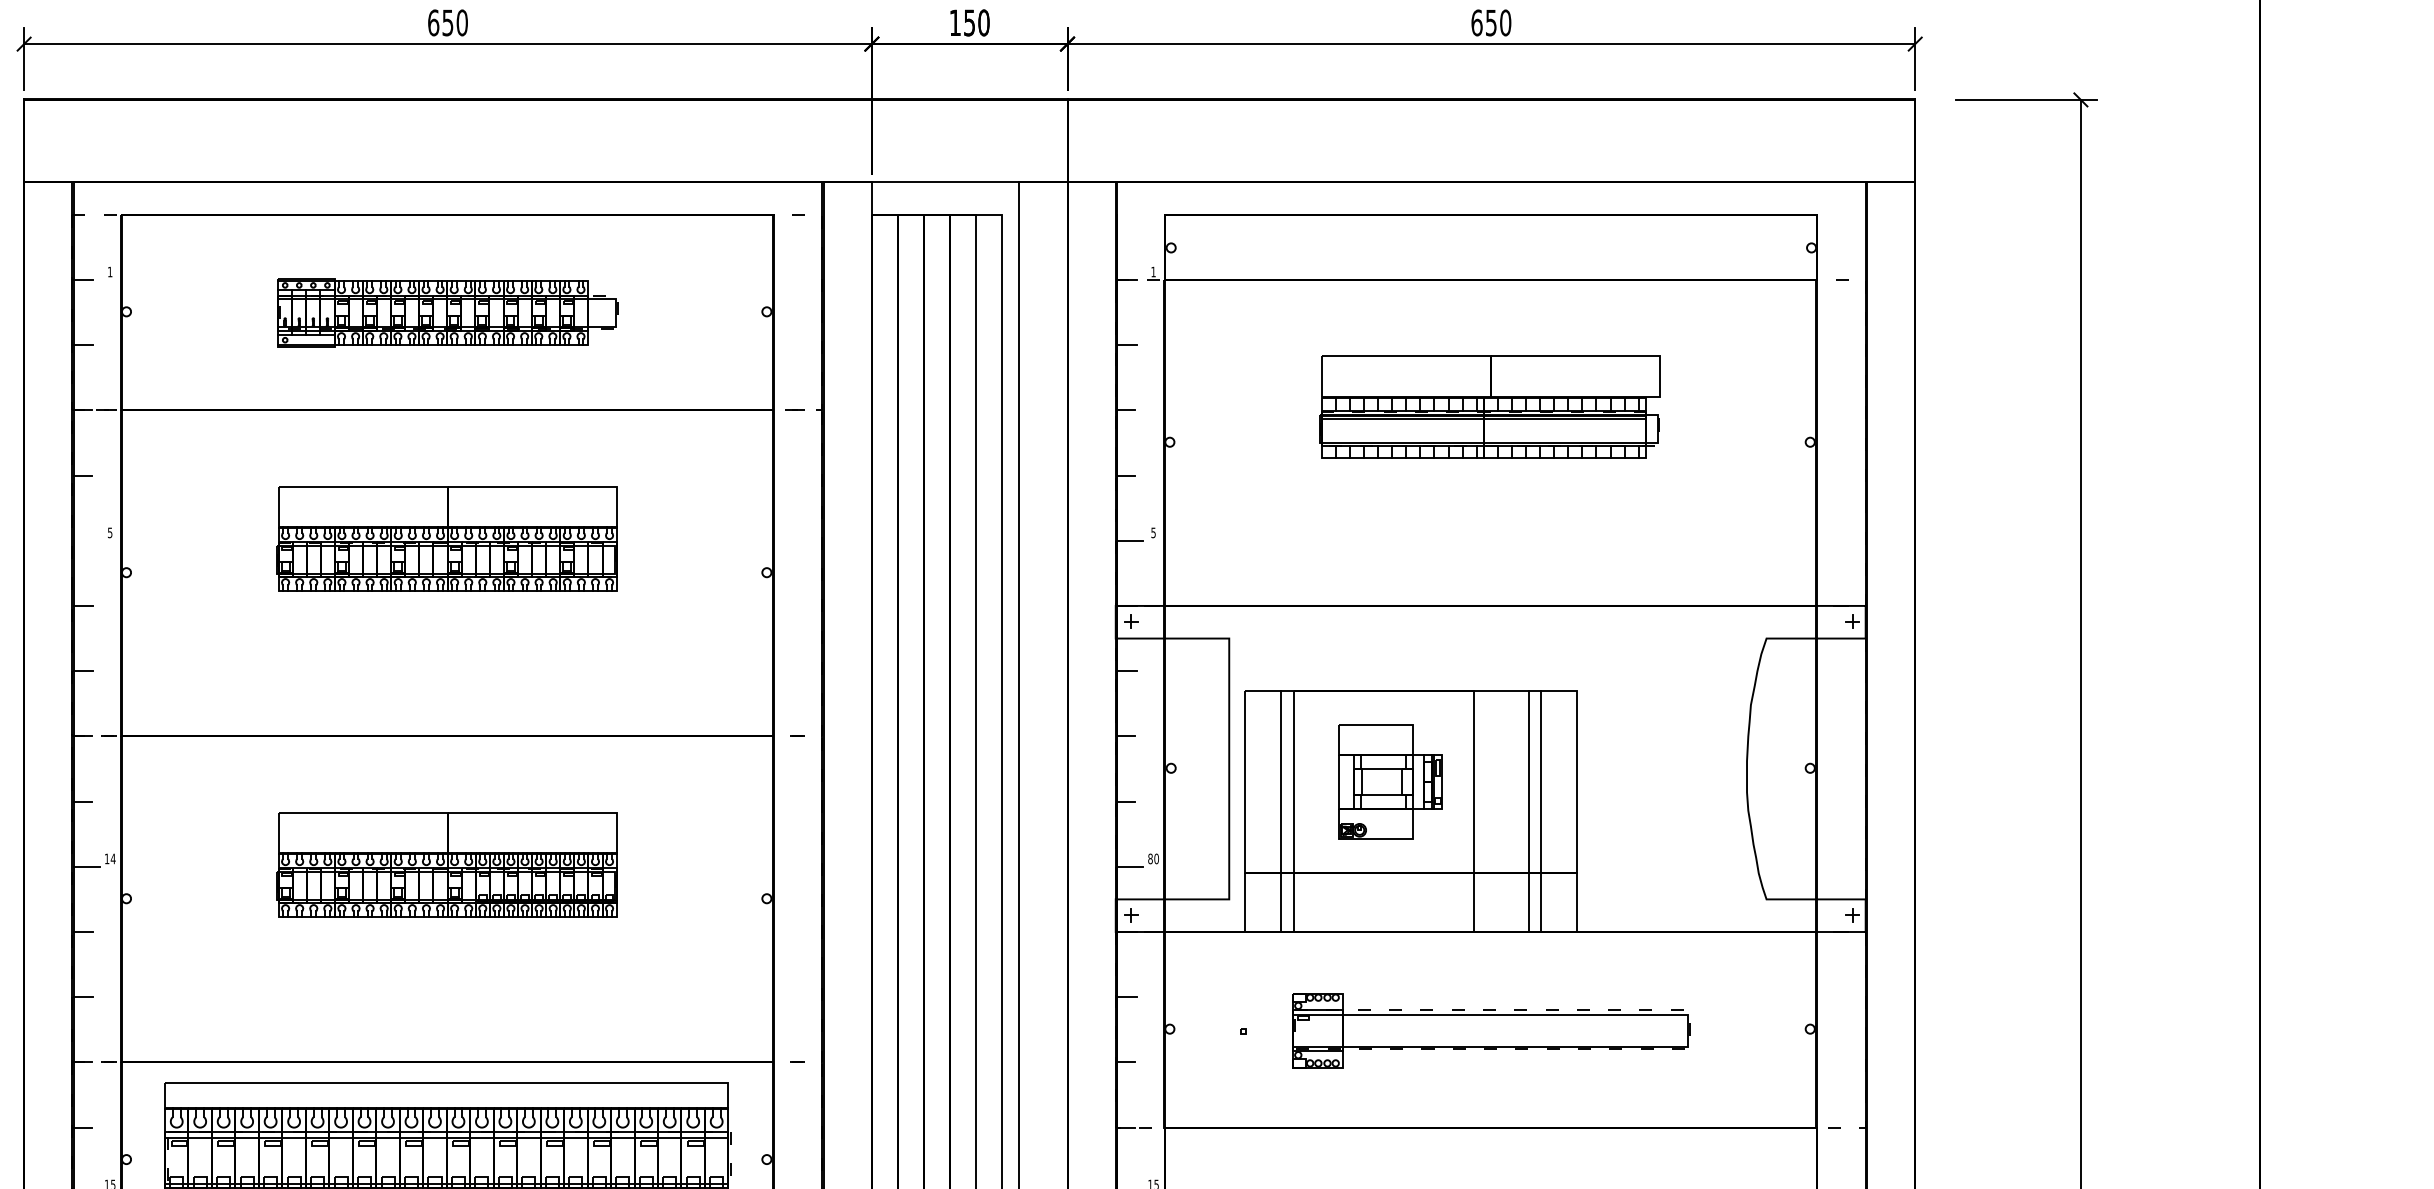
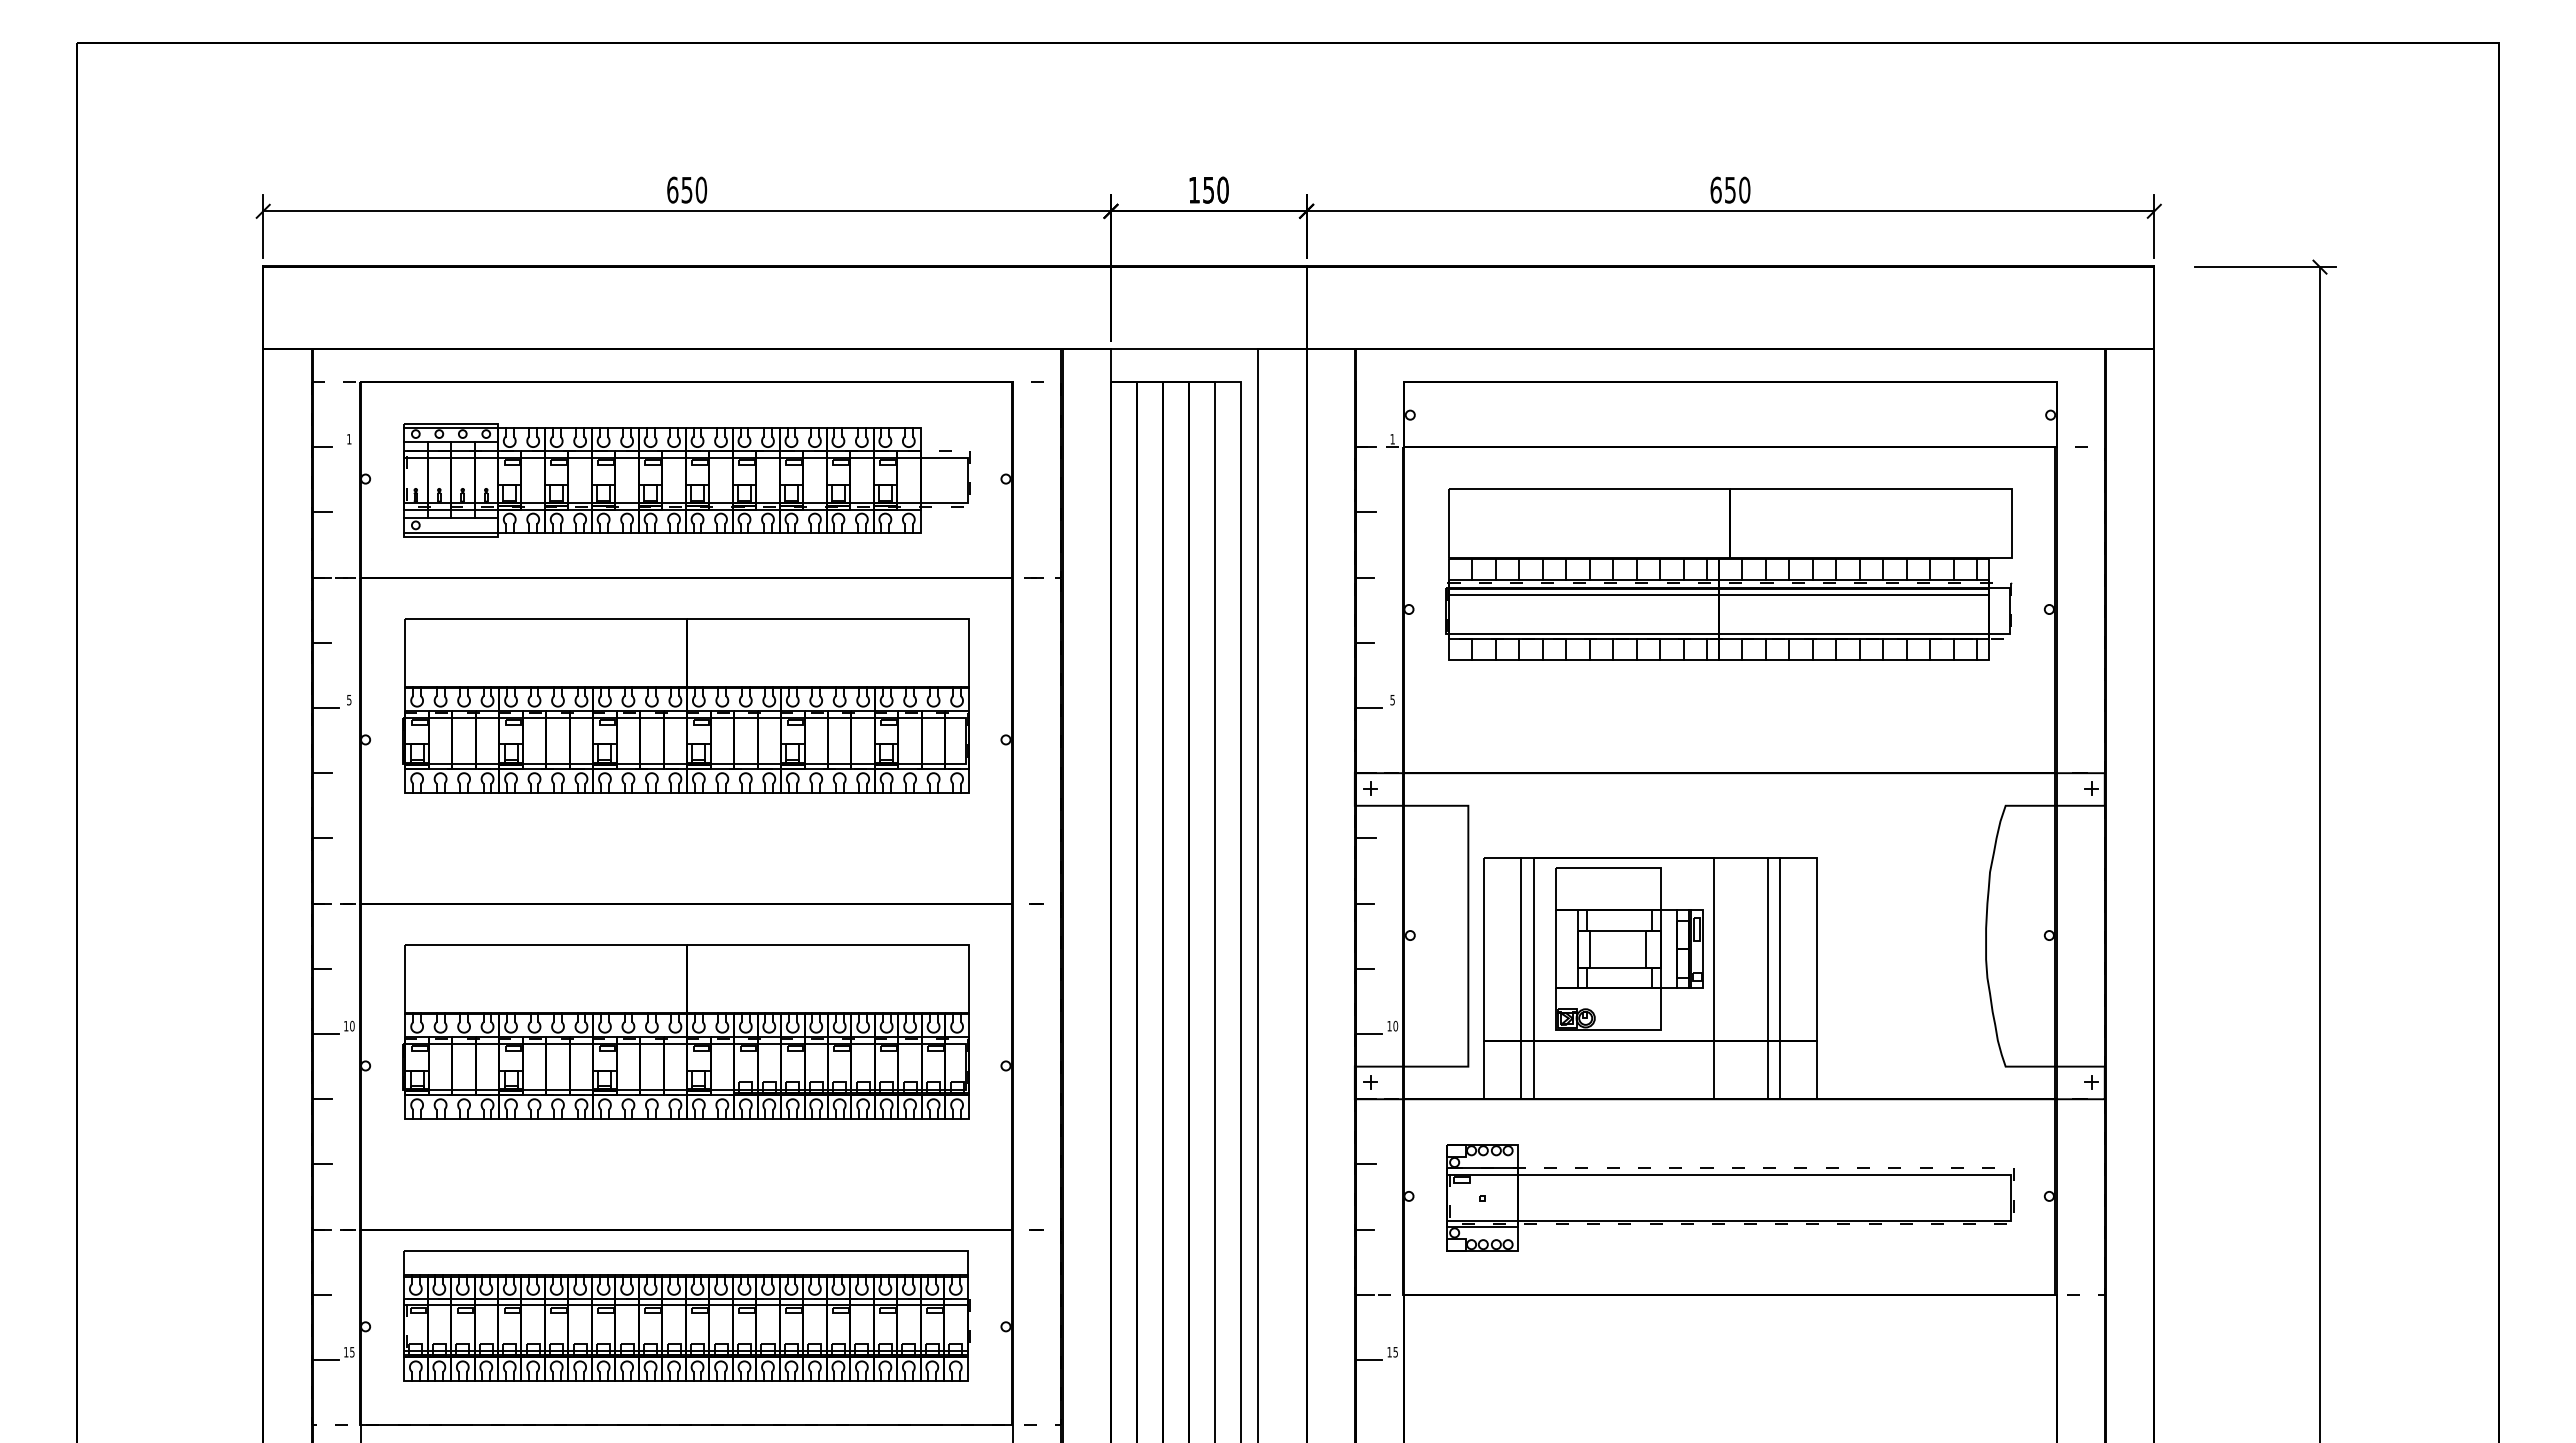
part: (447, 313) -> (686, 480), size x1.67
part: (1489, 407) -> (1728, 574), size x1.67
part: (446, 538) -> (685, 705), size x1.67
line: (86, 540) -> (325, 707), added
part: (1390, 781) -> (1629, 948), size x1.43
text: (112, 858) -> (351, 1025), 14 -> 10
text: (1150, 858) -> (1389, 1025), 80 -> 10
part: (446, 864) -> (685, 1031), size x1.67
part: (1491, 1030) -> (1730, 1197), size x1.43

